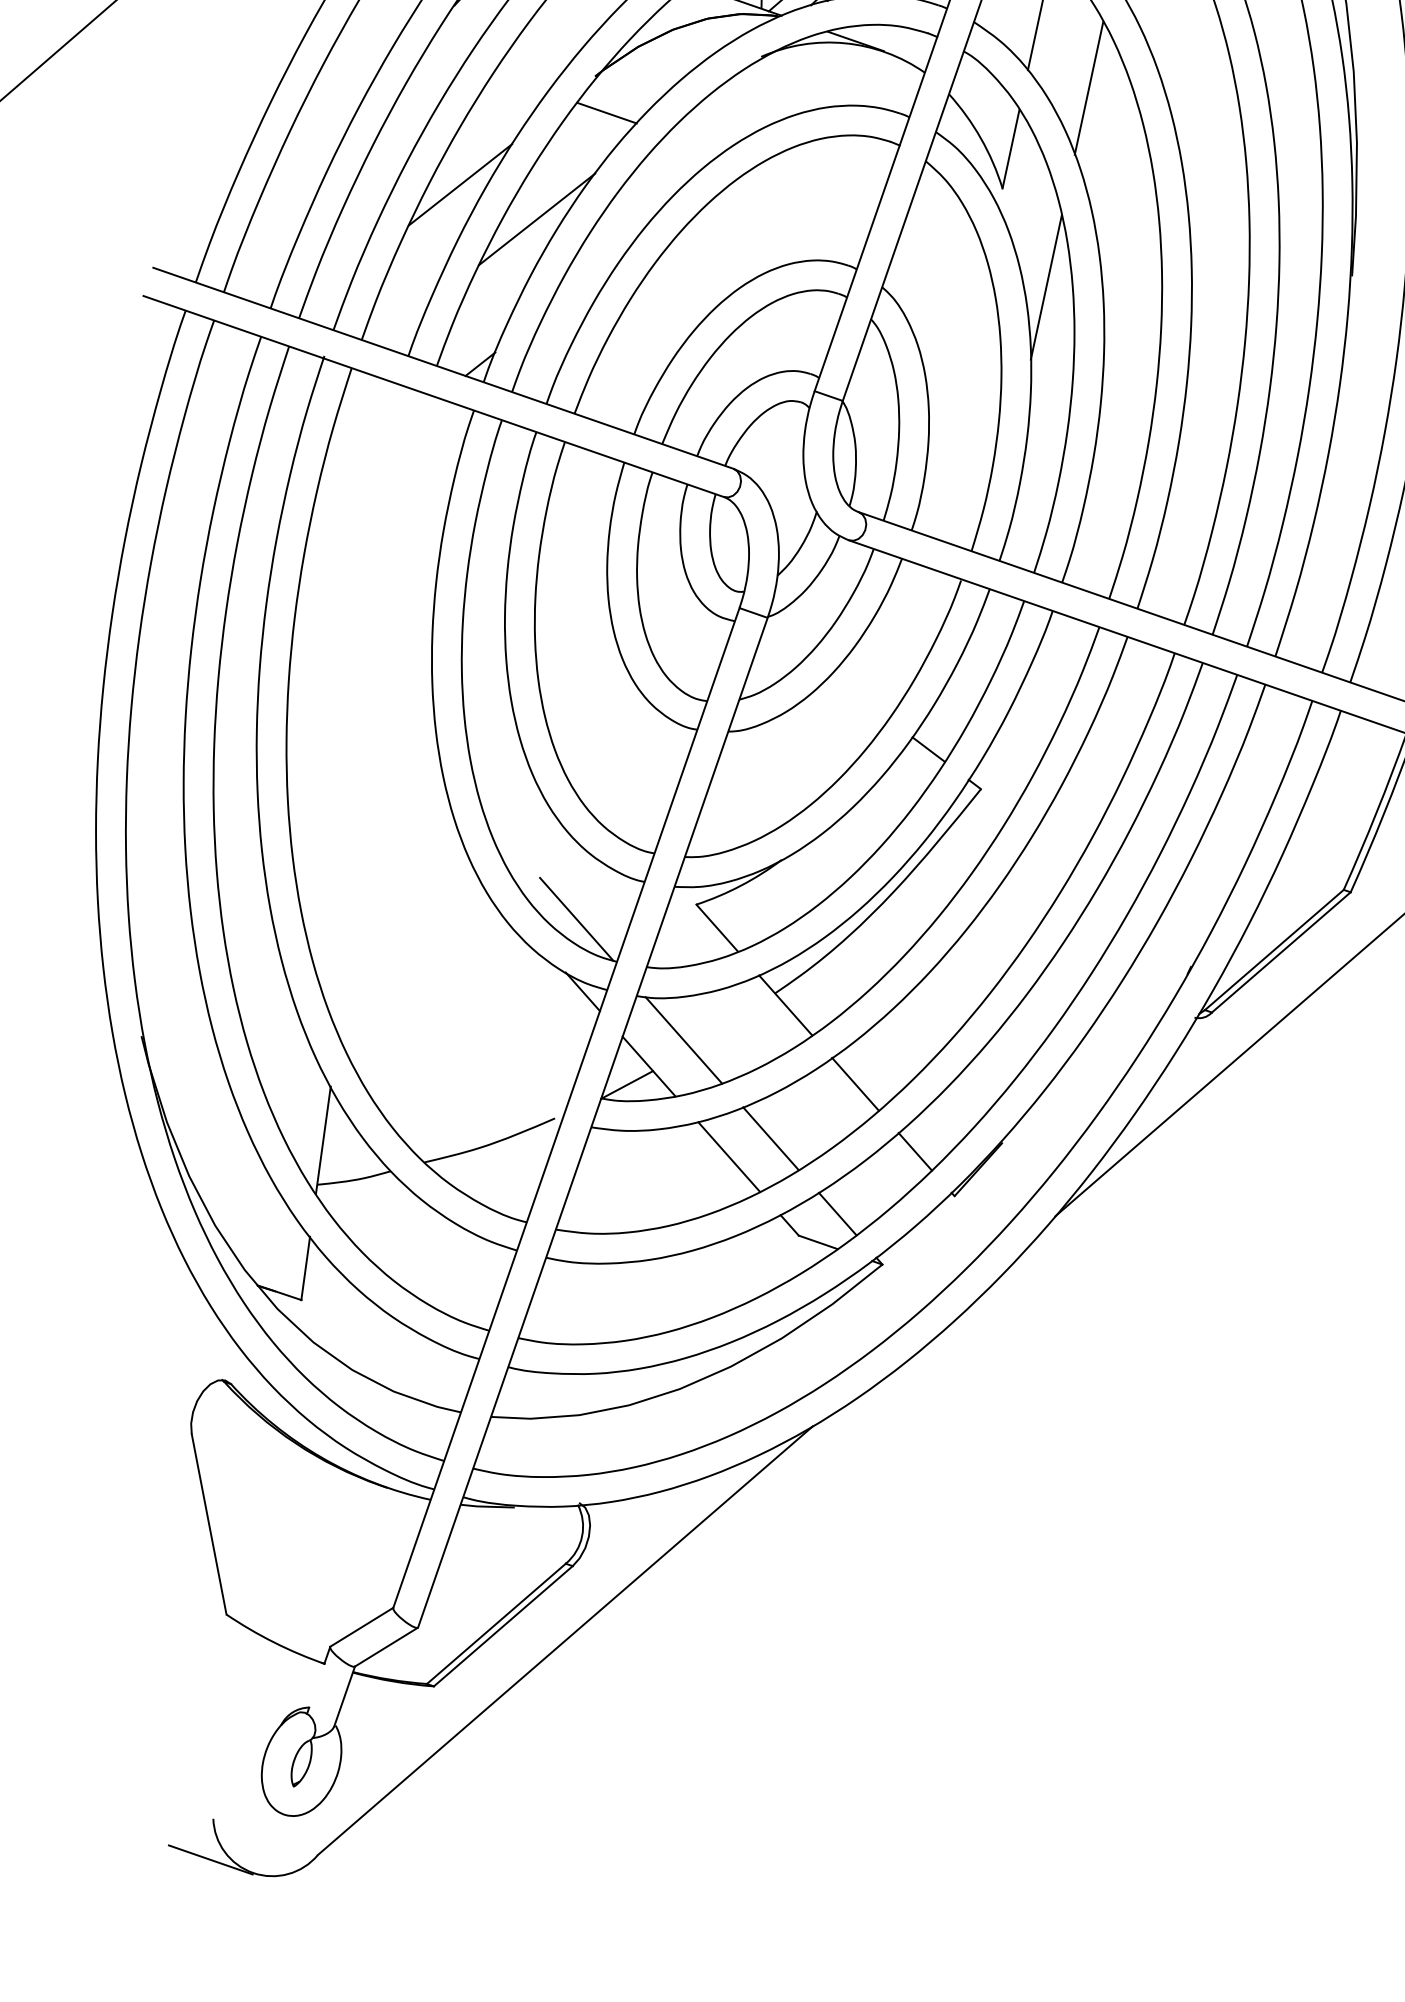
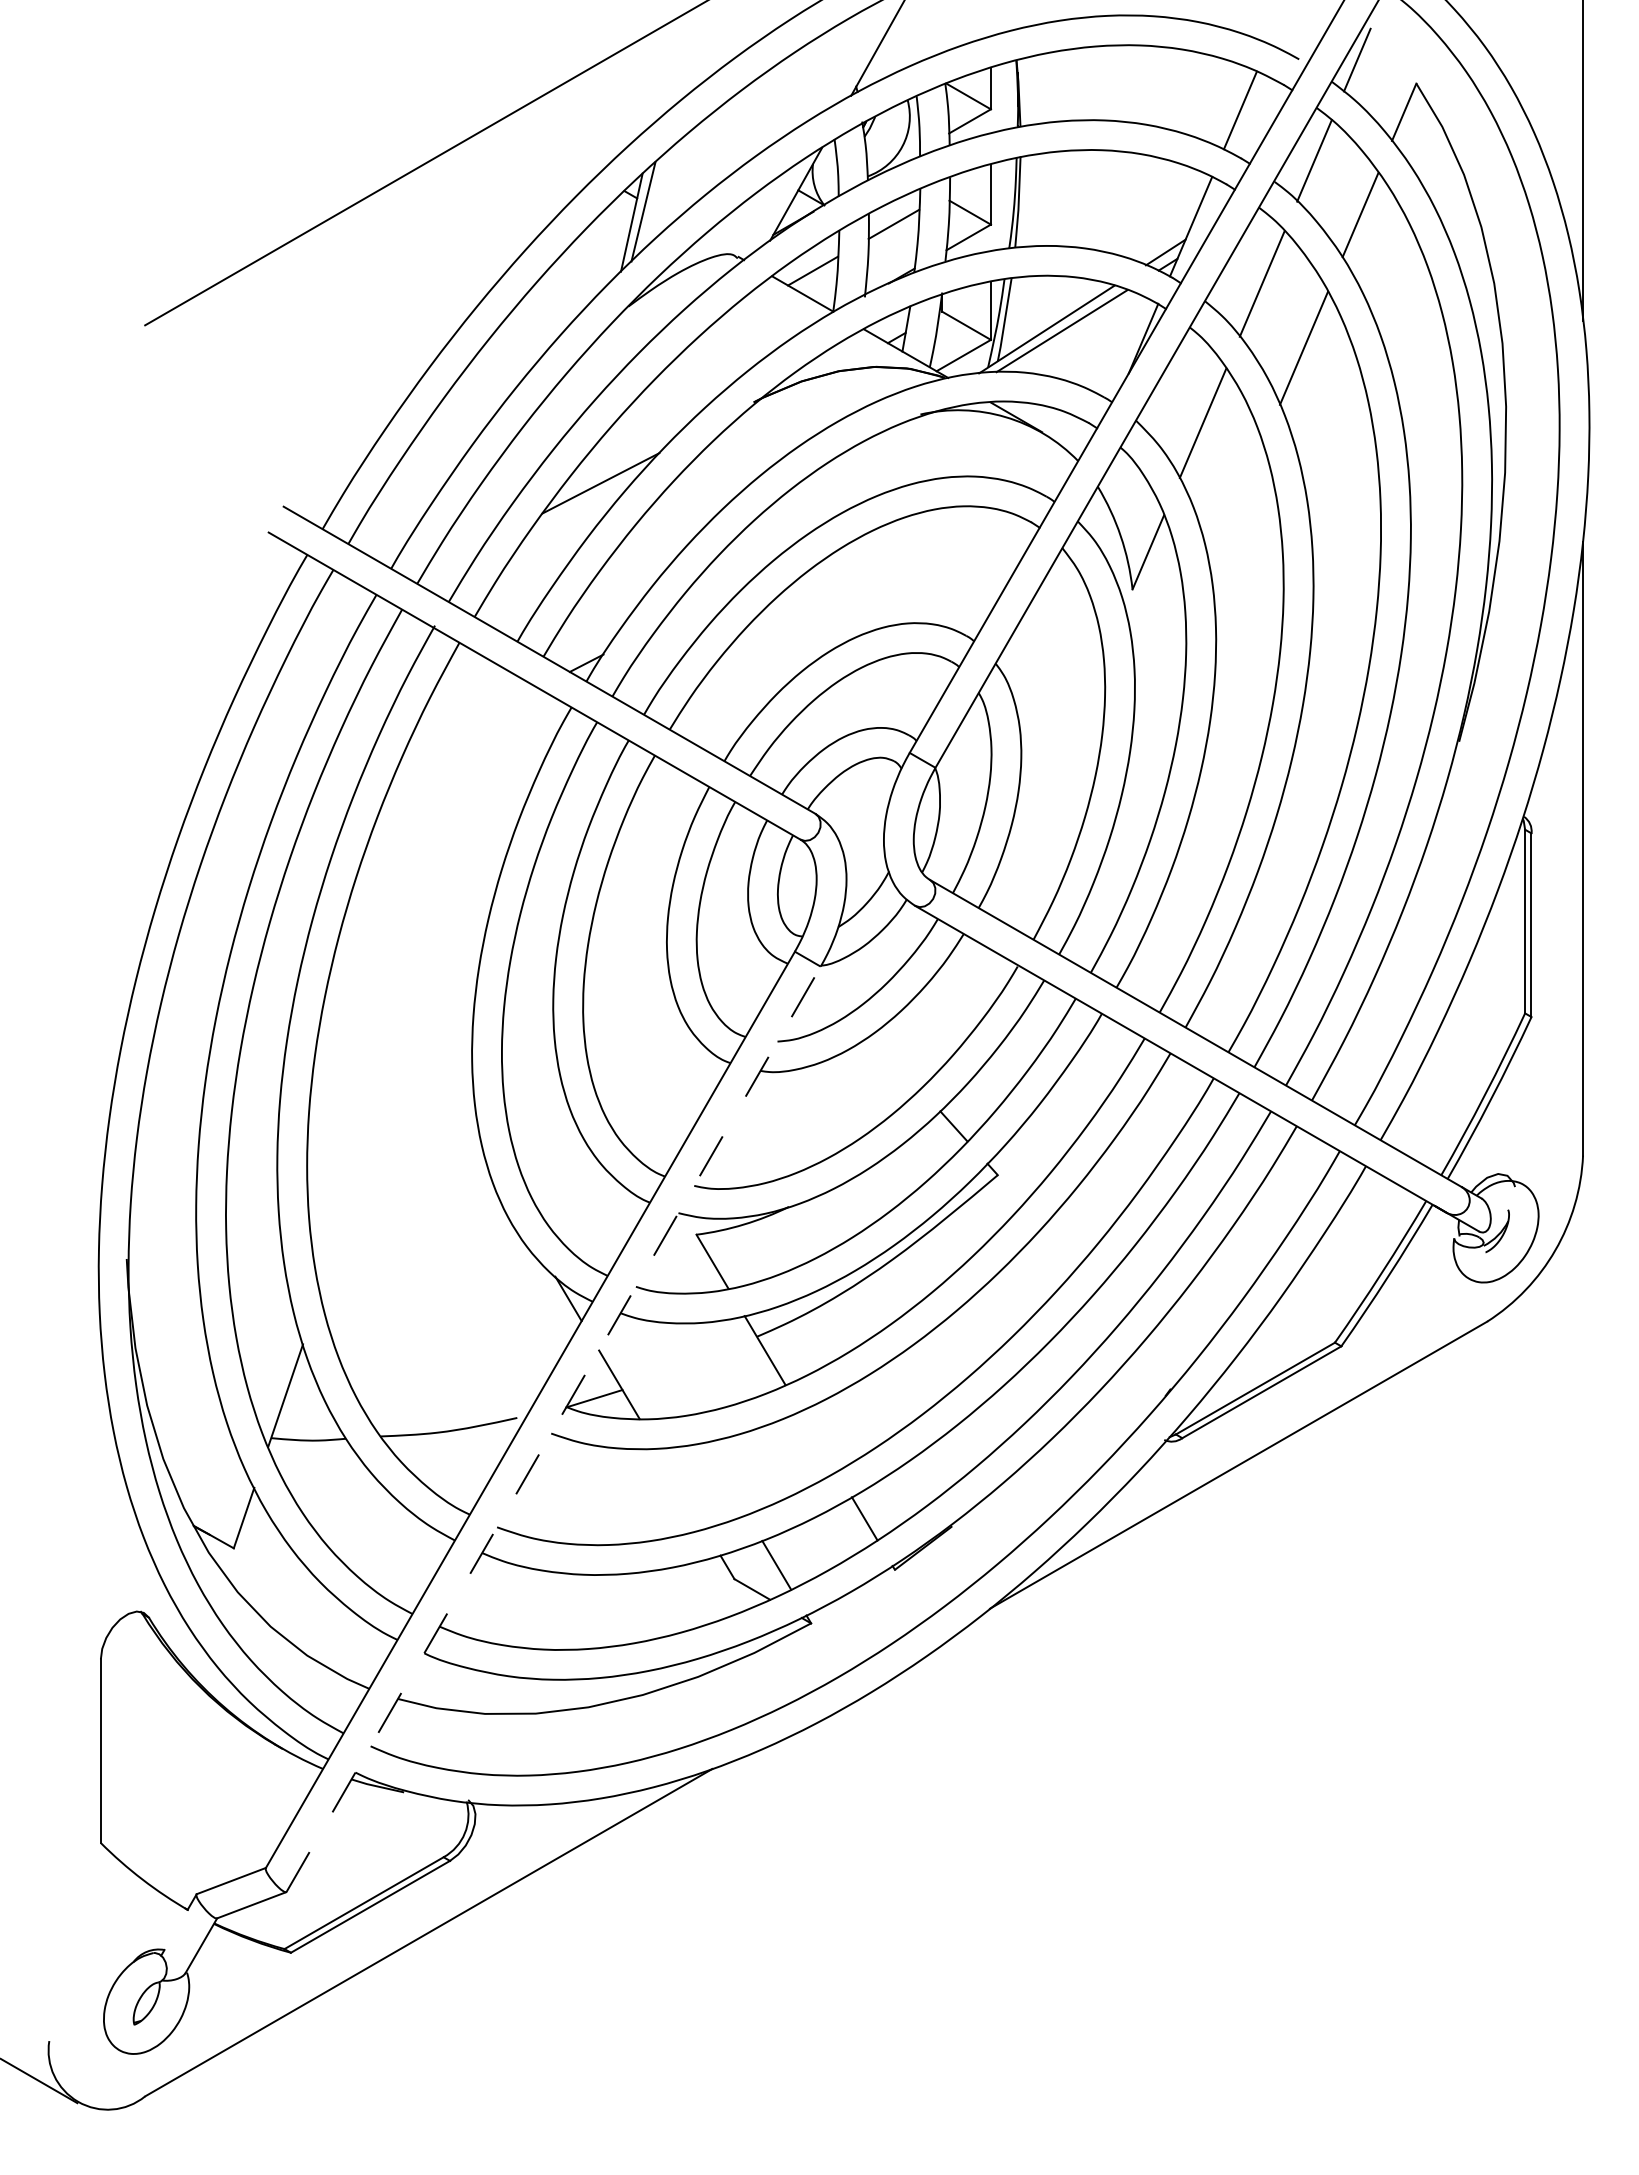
line: (1088, 87) -> (1236, 506), removed
line: (607, 113) -> (758, 440), removed
line: (536, 219) -> (669, 531), removed
line: (1045, 287) -> (1156, 694), removed
line: (576, 919) -> (576, 1226), removed
line: (683, 1040) -> (658, 1365), removed
line: (855, 1083) -> (818, 1440), removed
line: (592, 1121) -> (553, 1428), solid -> dashed
line: (770, 1138) -> (725, 1478), removed
line: (728, 1156) -> (680, 1488), removed

